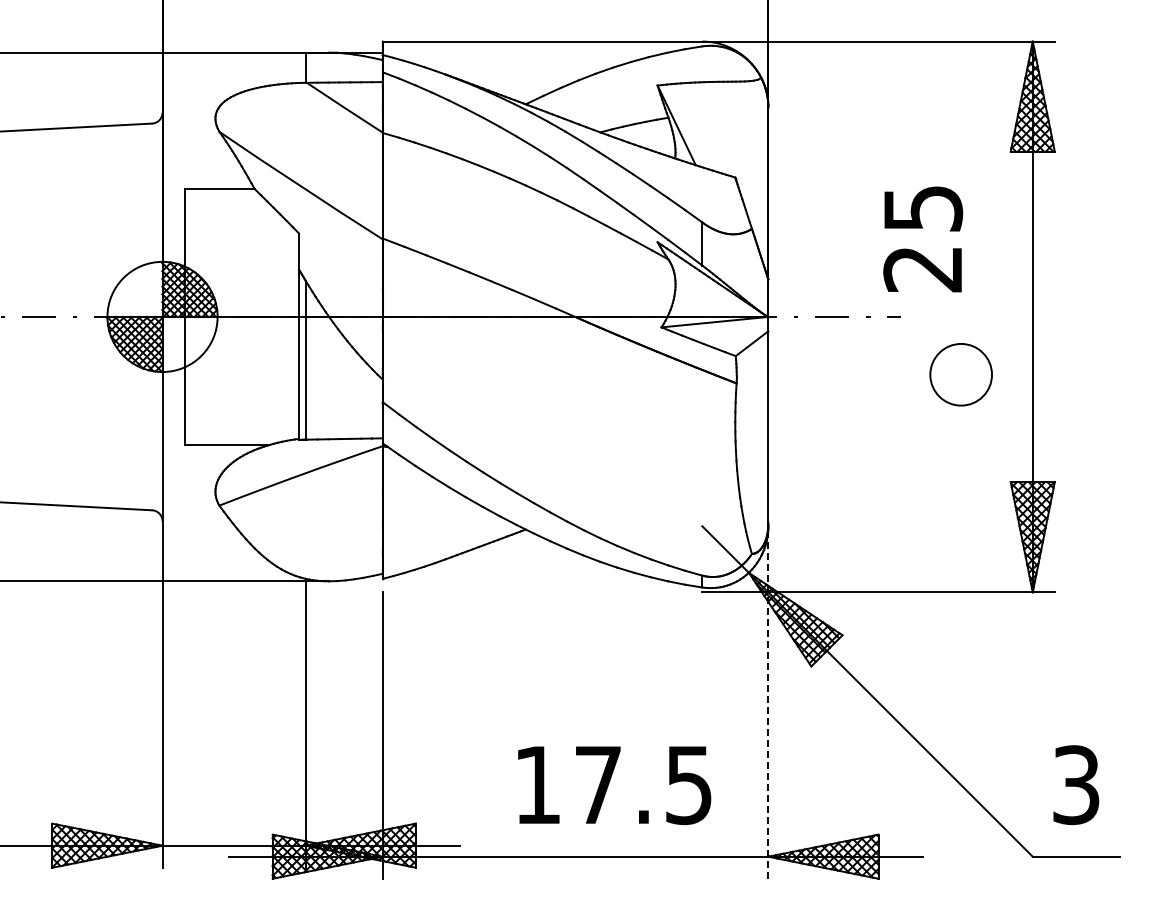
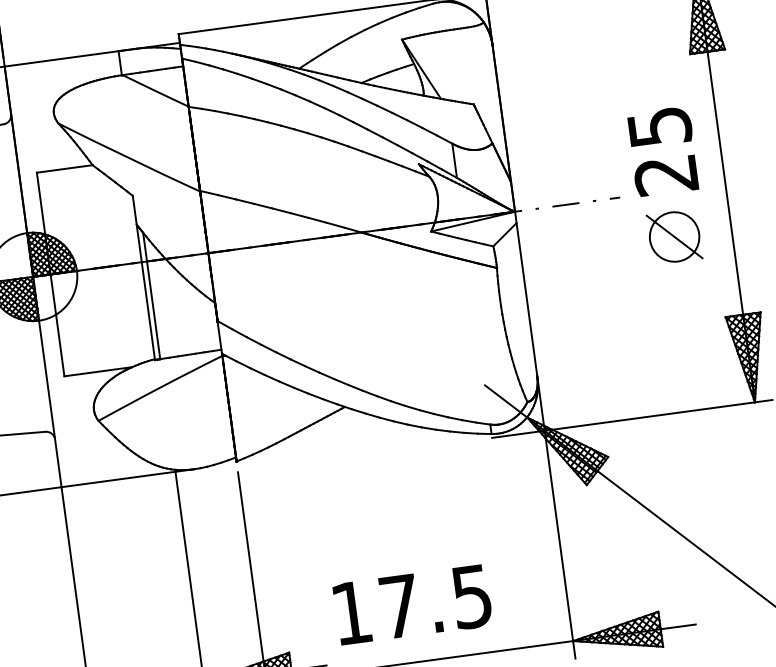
text: (923, 239) -> (663, 151), moved
line: (961, 374) -> (674, 236), added
line: (768, 702) -> (556, 518), dashed -> solid
text: (614, 785) -> (412, 605), moved

